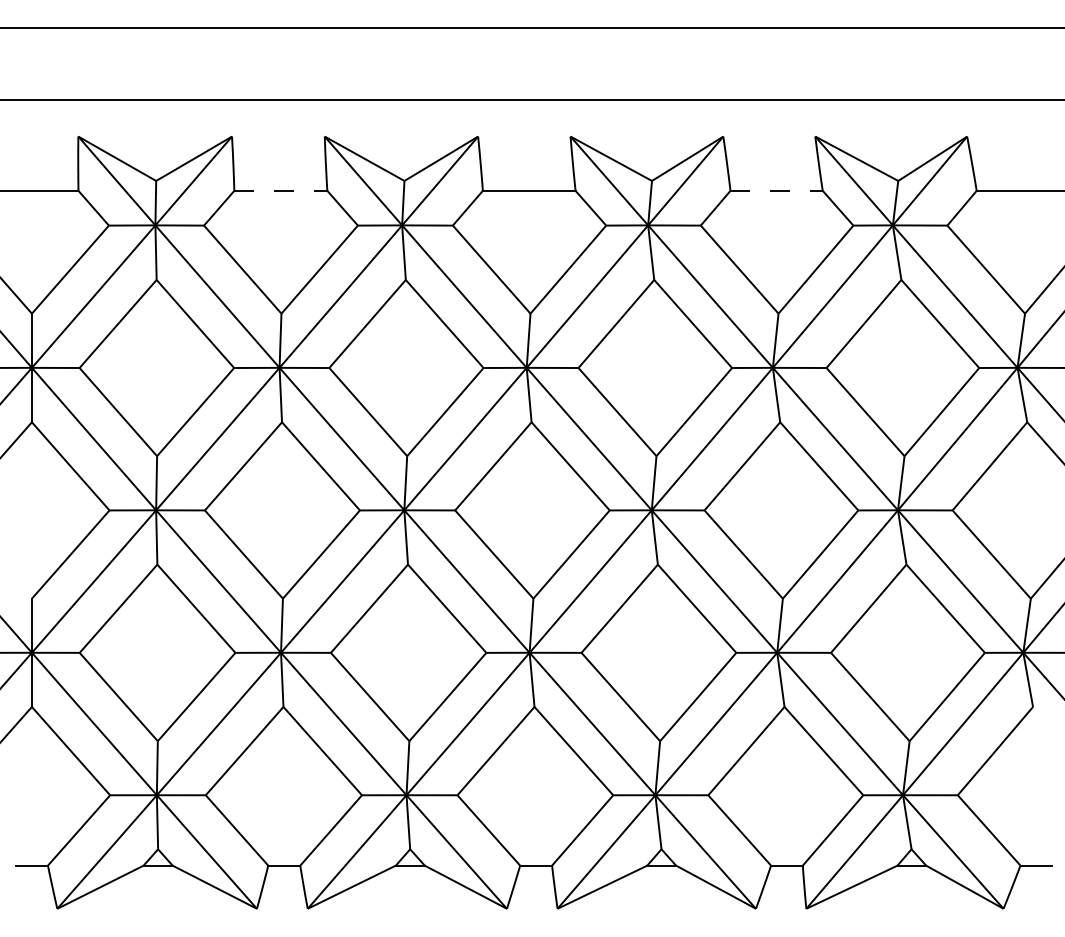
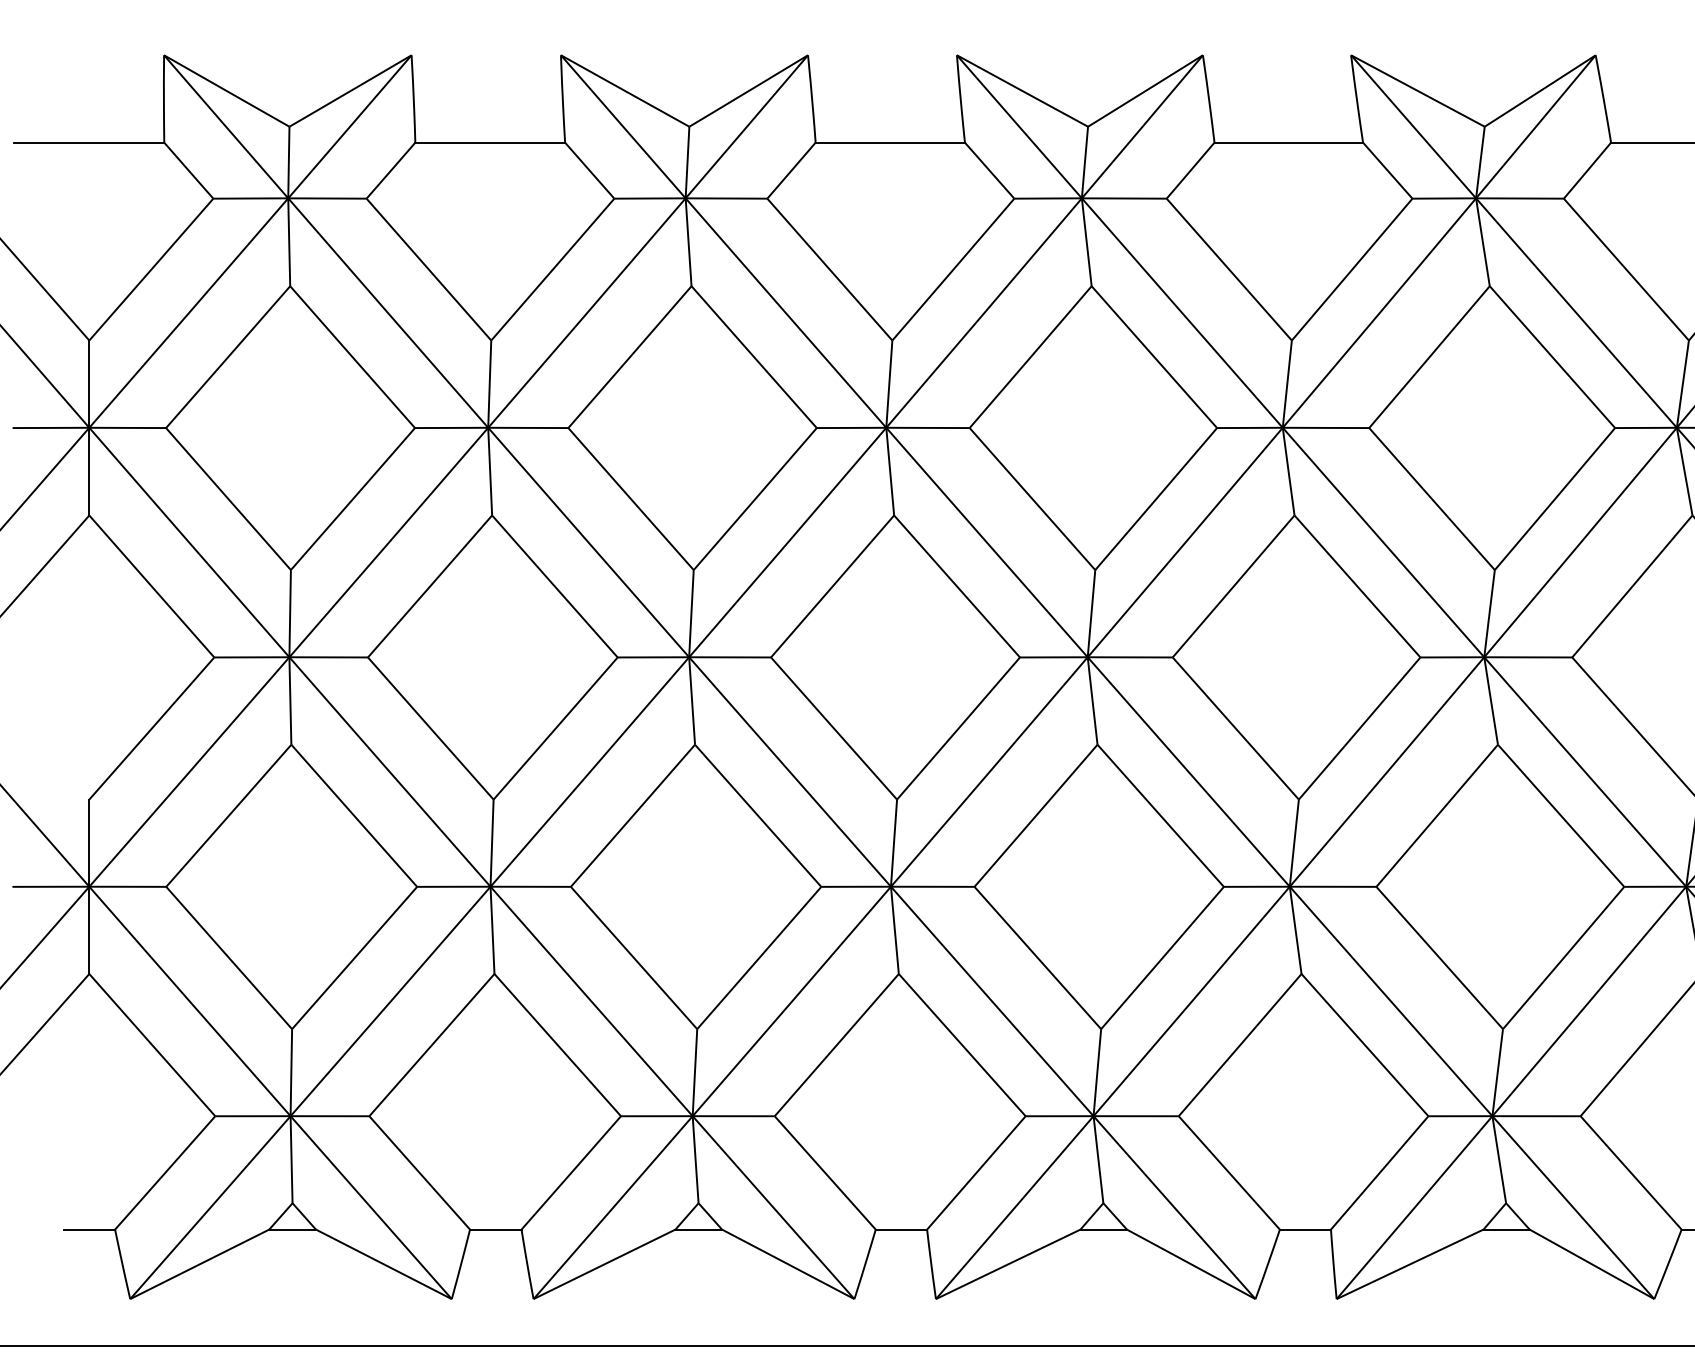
line: (281, 190) -> (491, 142), dashed -> solid
line: (777, 190) -> (1290, 142), dashed -> solid

